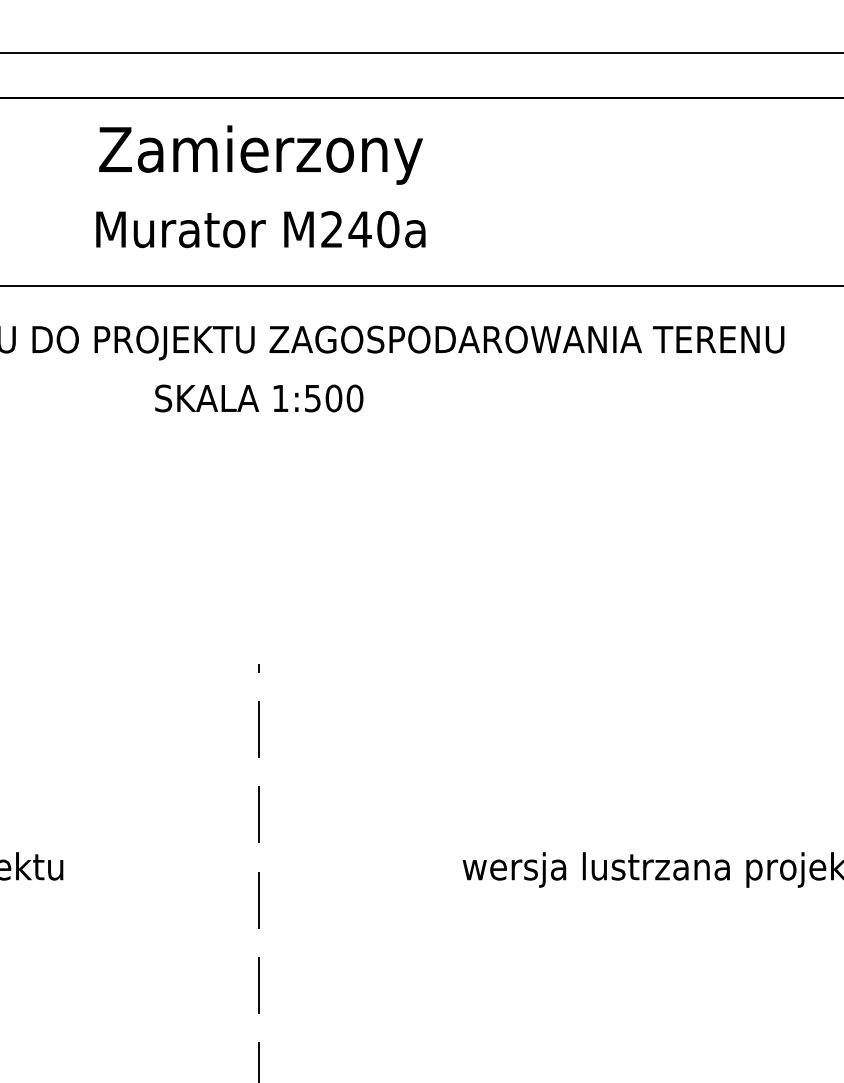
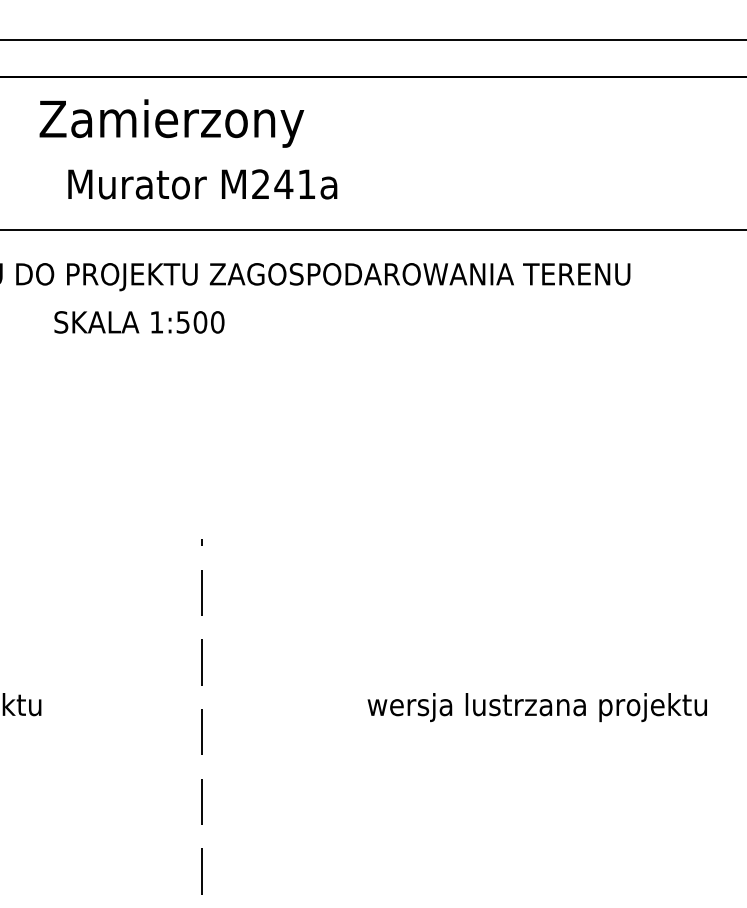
text: (260, 155) -> (171, 123), moved
text: (387, 229) -> (306, 184), M240a -> M241a
text: (259, 398) -> (139, 322), moved

